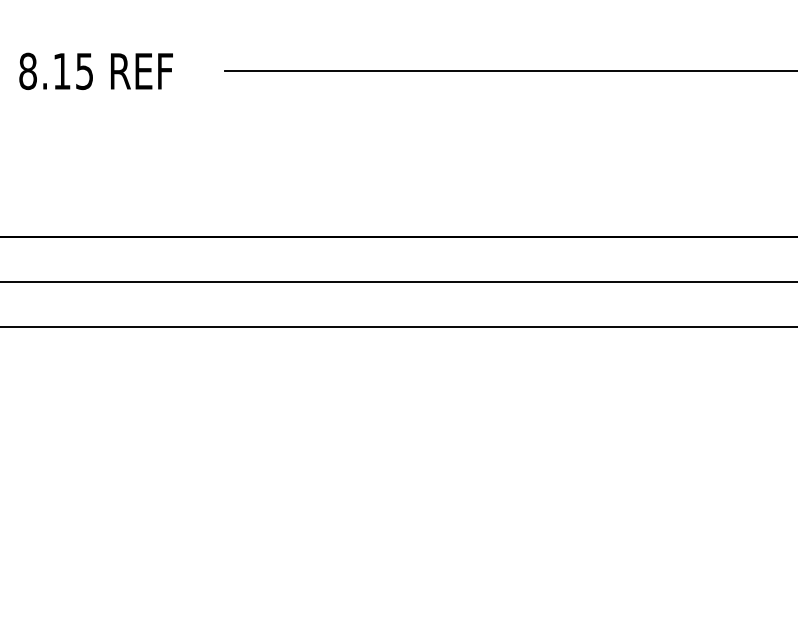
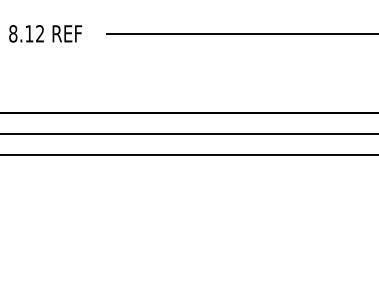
text: (85, 70) -> (40, 33), 8.15 -> 8.12

